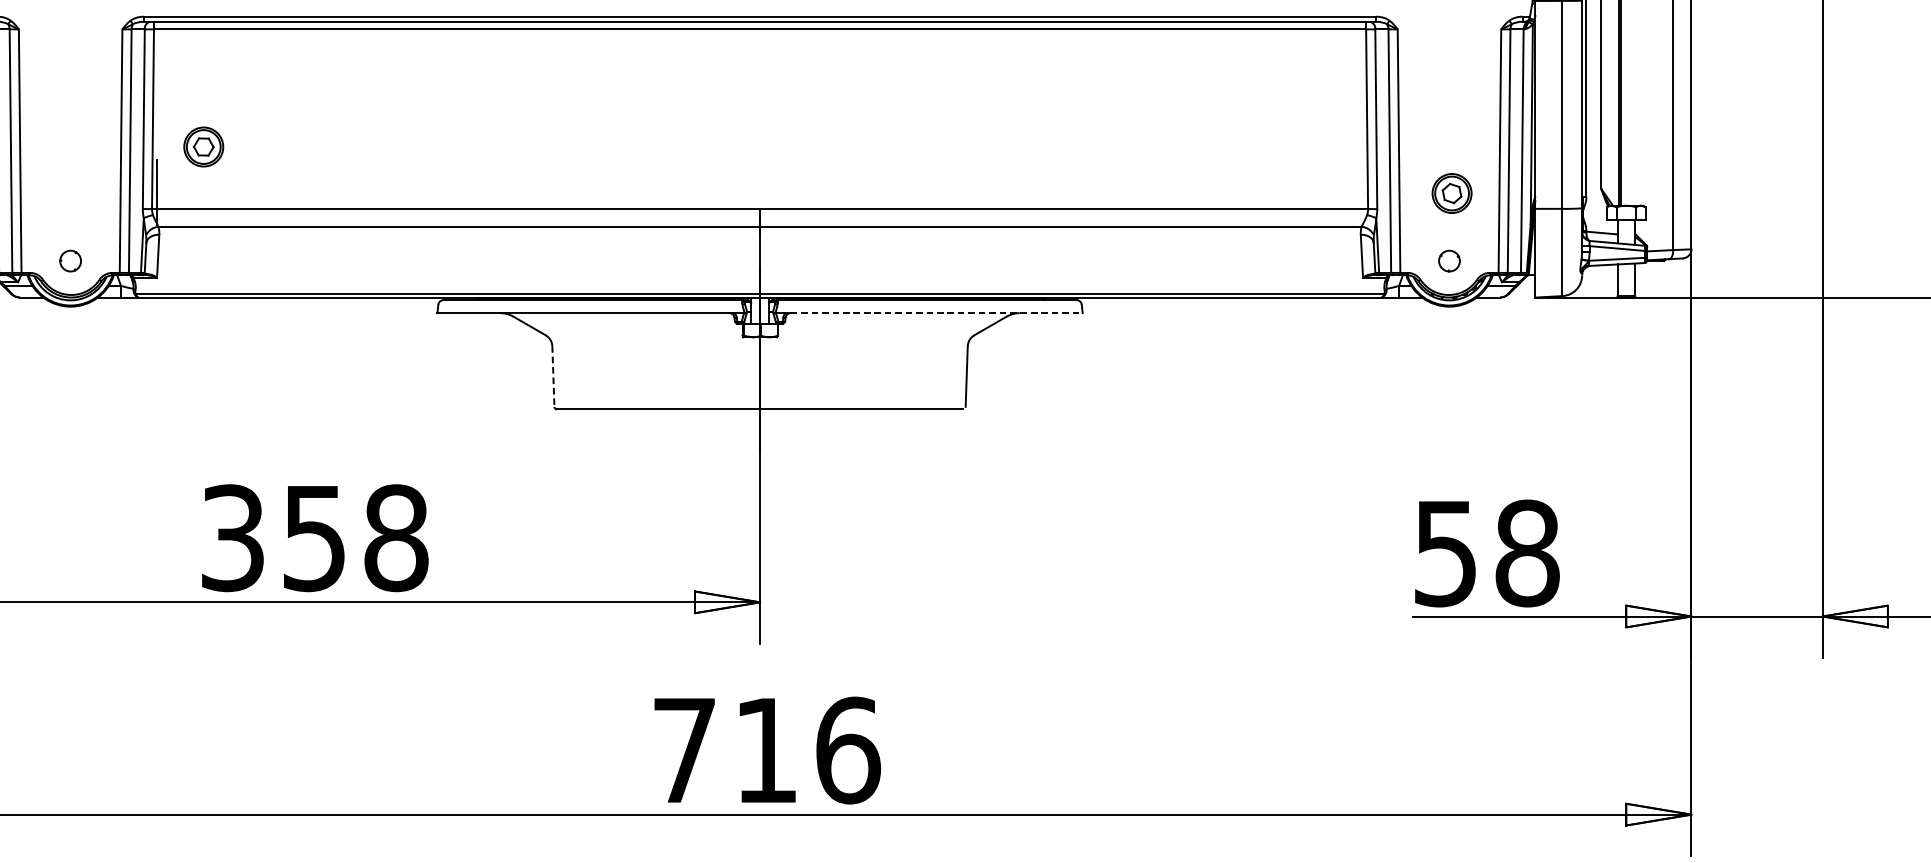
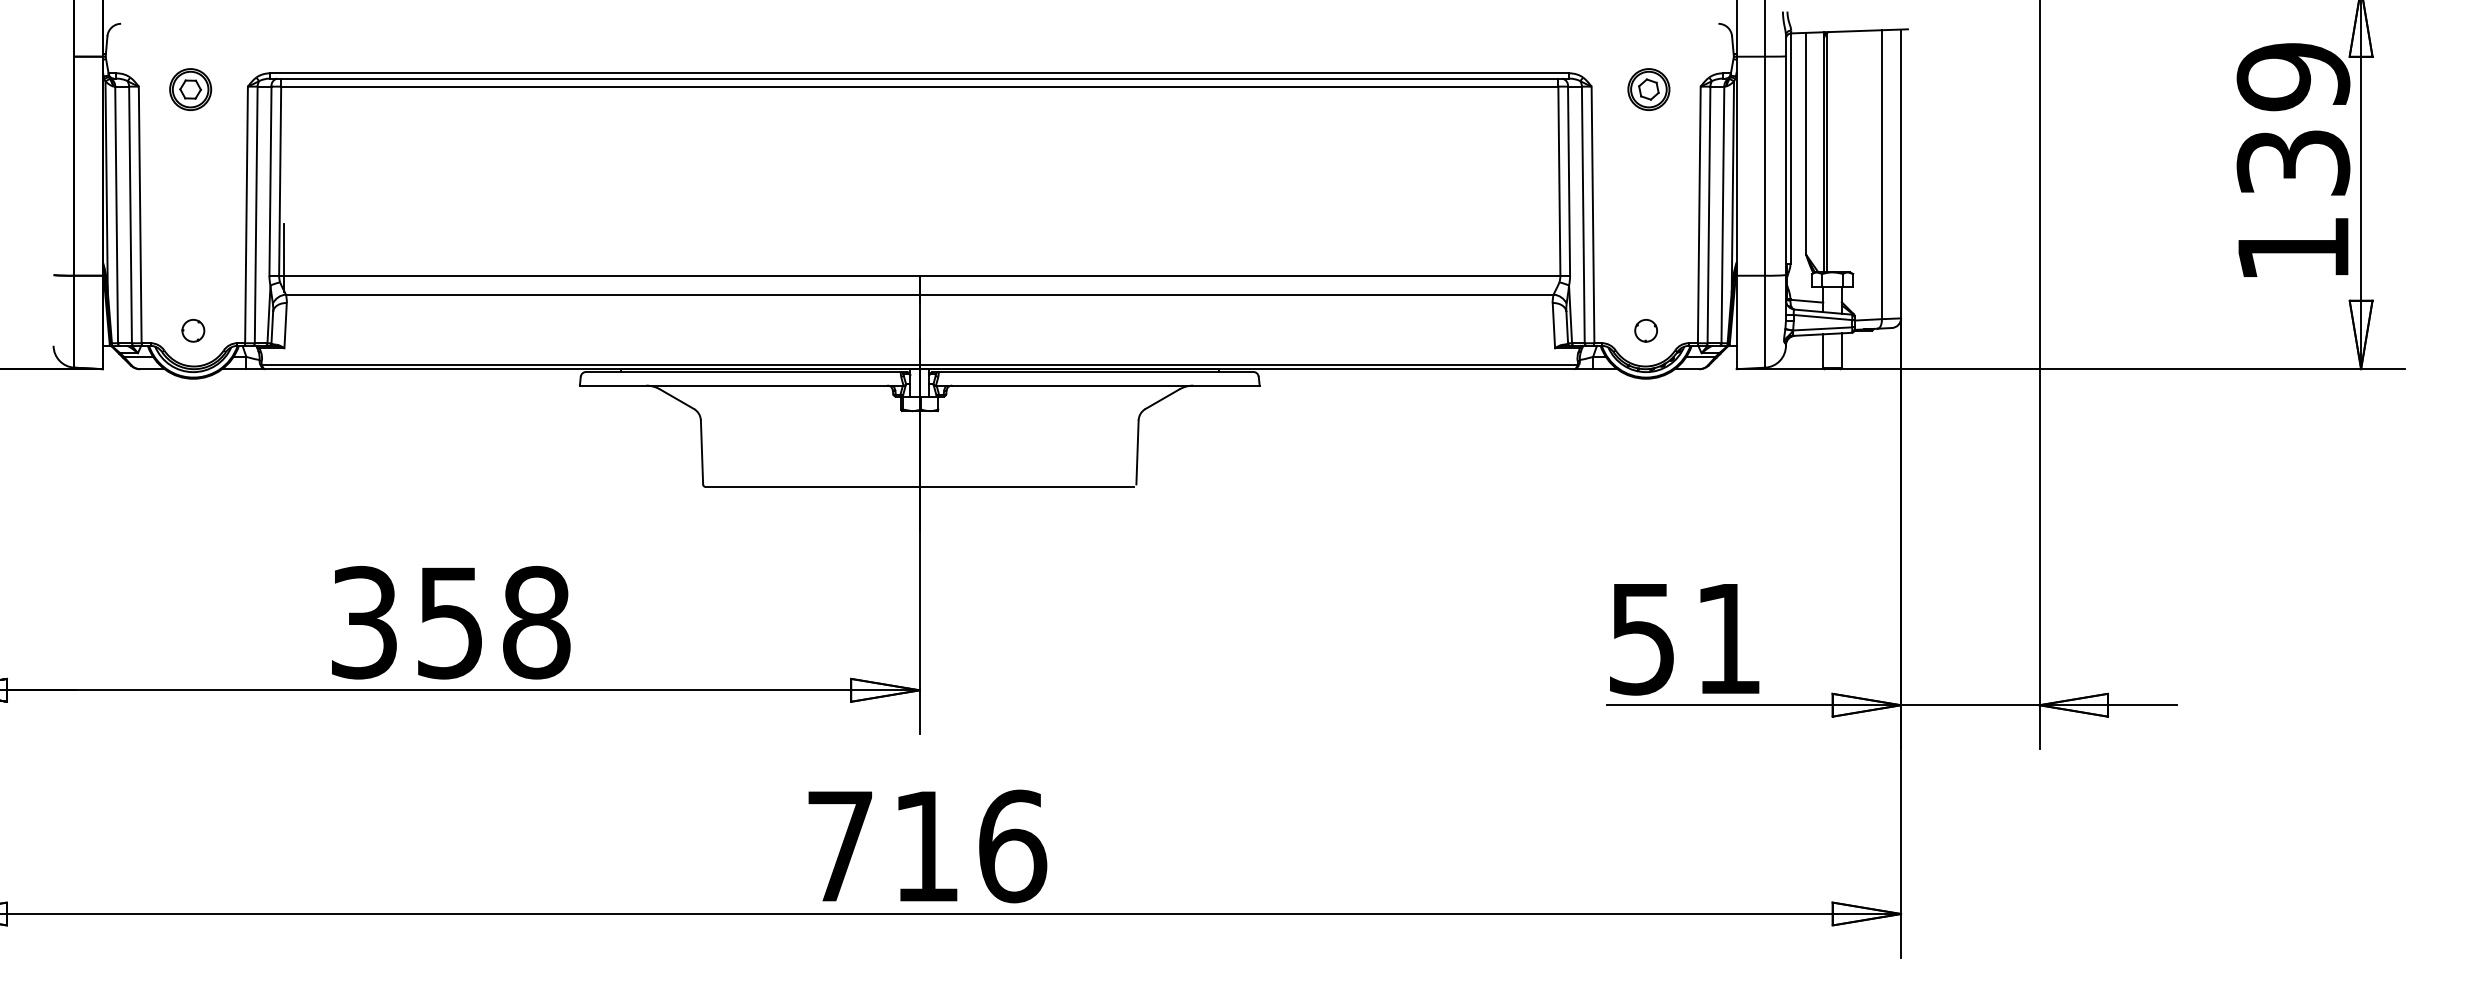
part: (203, 146) -> (190, 89), moved
part: (1451, 193) -> (1648, 89), moved
line: (936, 313) -> (1105, 385), dashed -> solid
line: (553, 376) -> (702, 452), dashed -> solid
text: (1527, 553) -> (1728, 638), 58 -> 51

